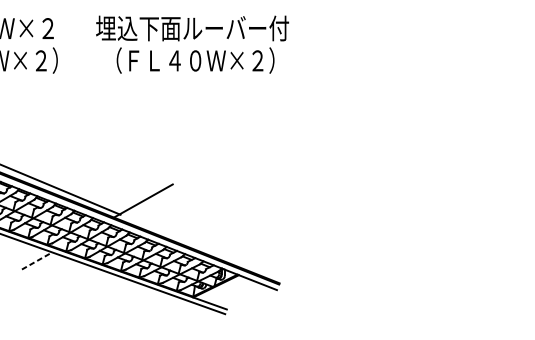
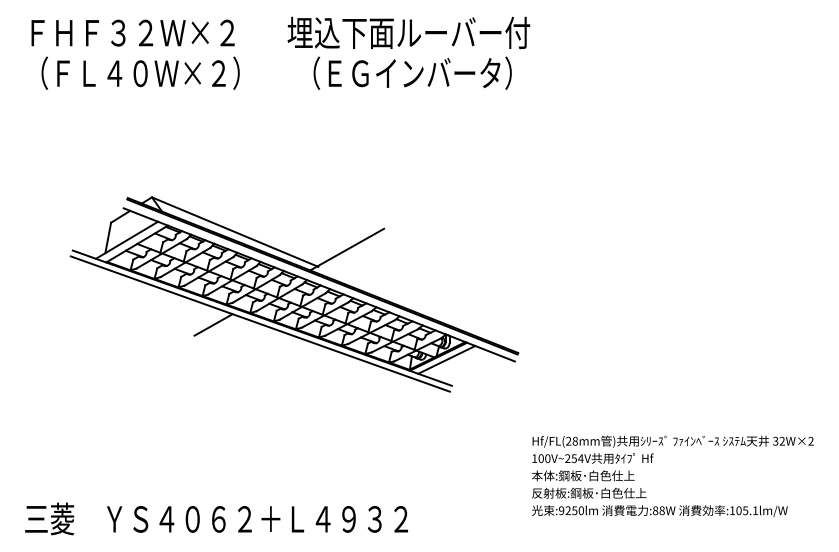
text: (197, 59) -> (414, 72), （ＦＬ４０Ｗ×２） -> （ＥＧインバータ）
line: (36, 260) -> (213, 324), dashed -> solid
line: (222, 288) -> (446, 359), added

